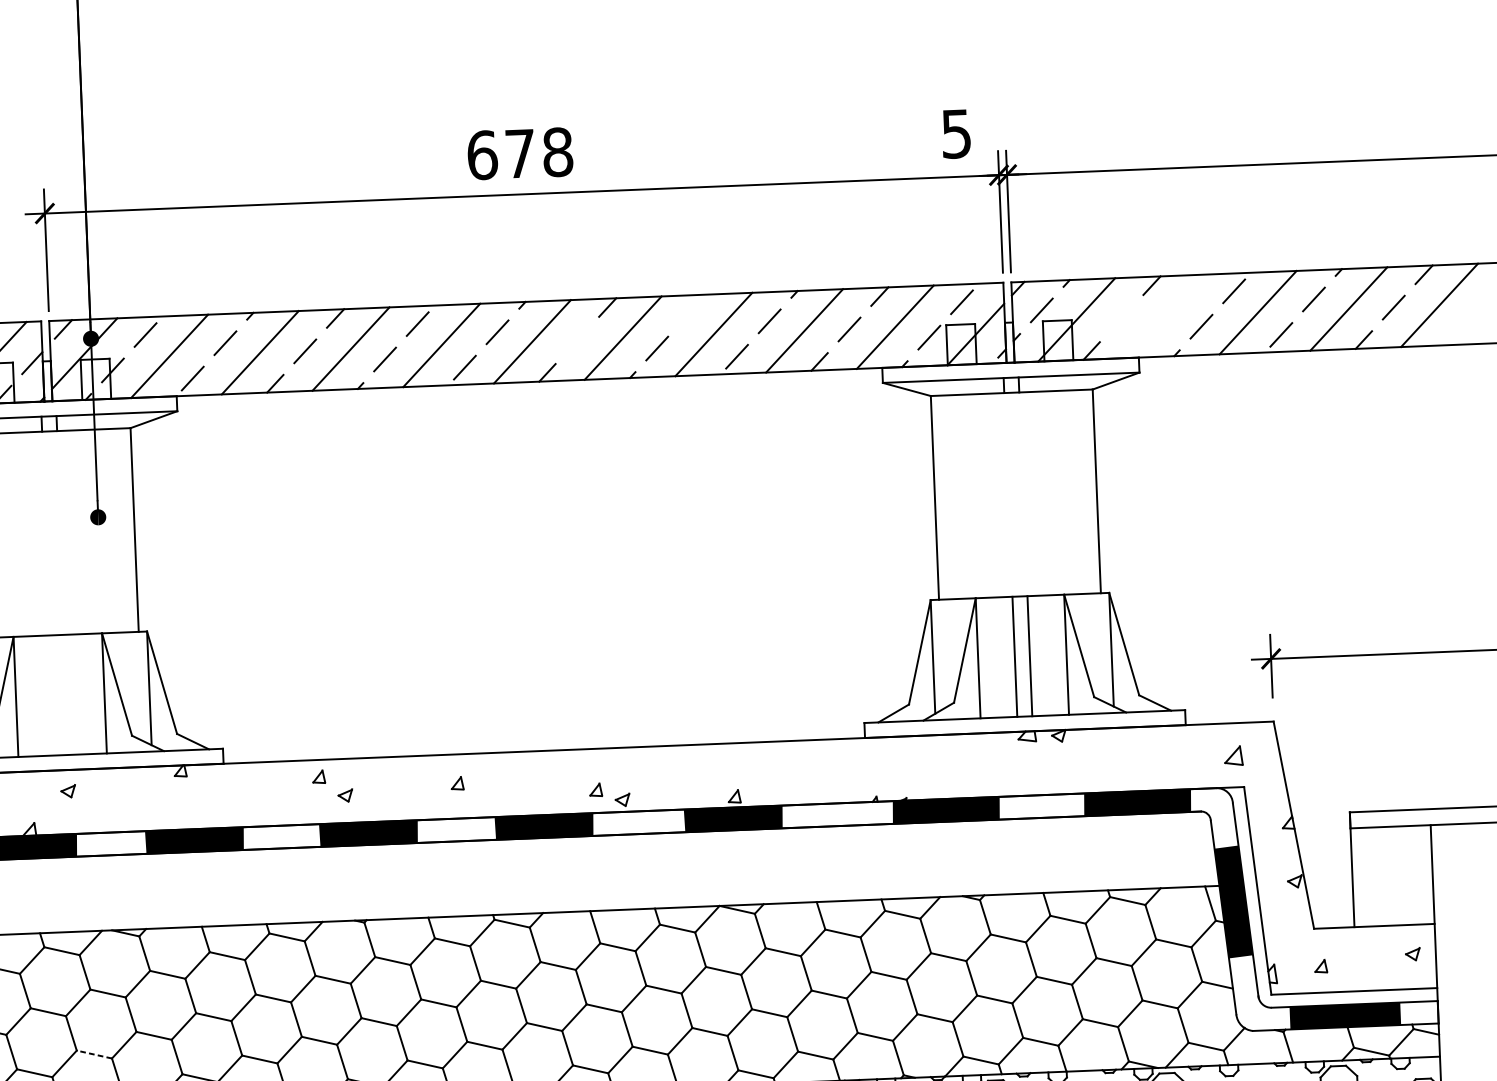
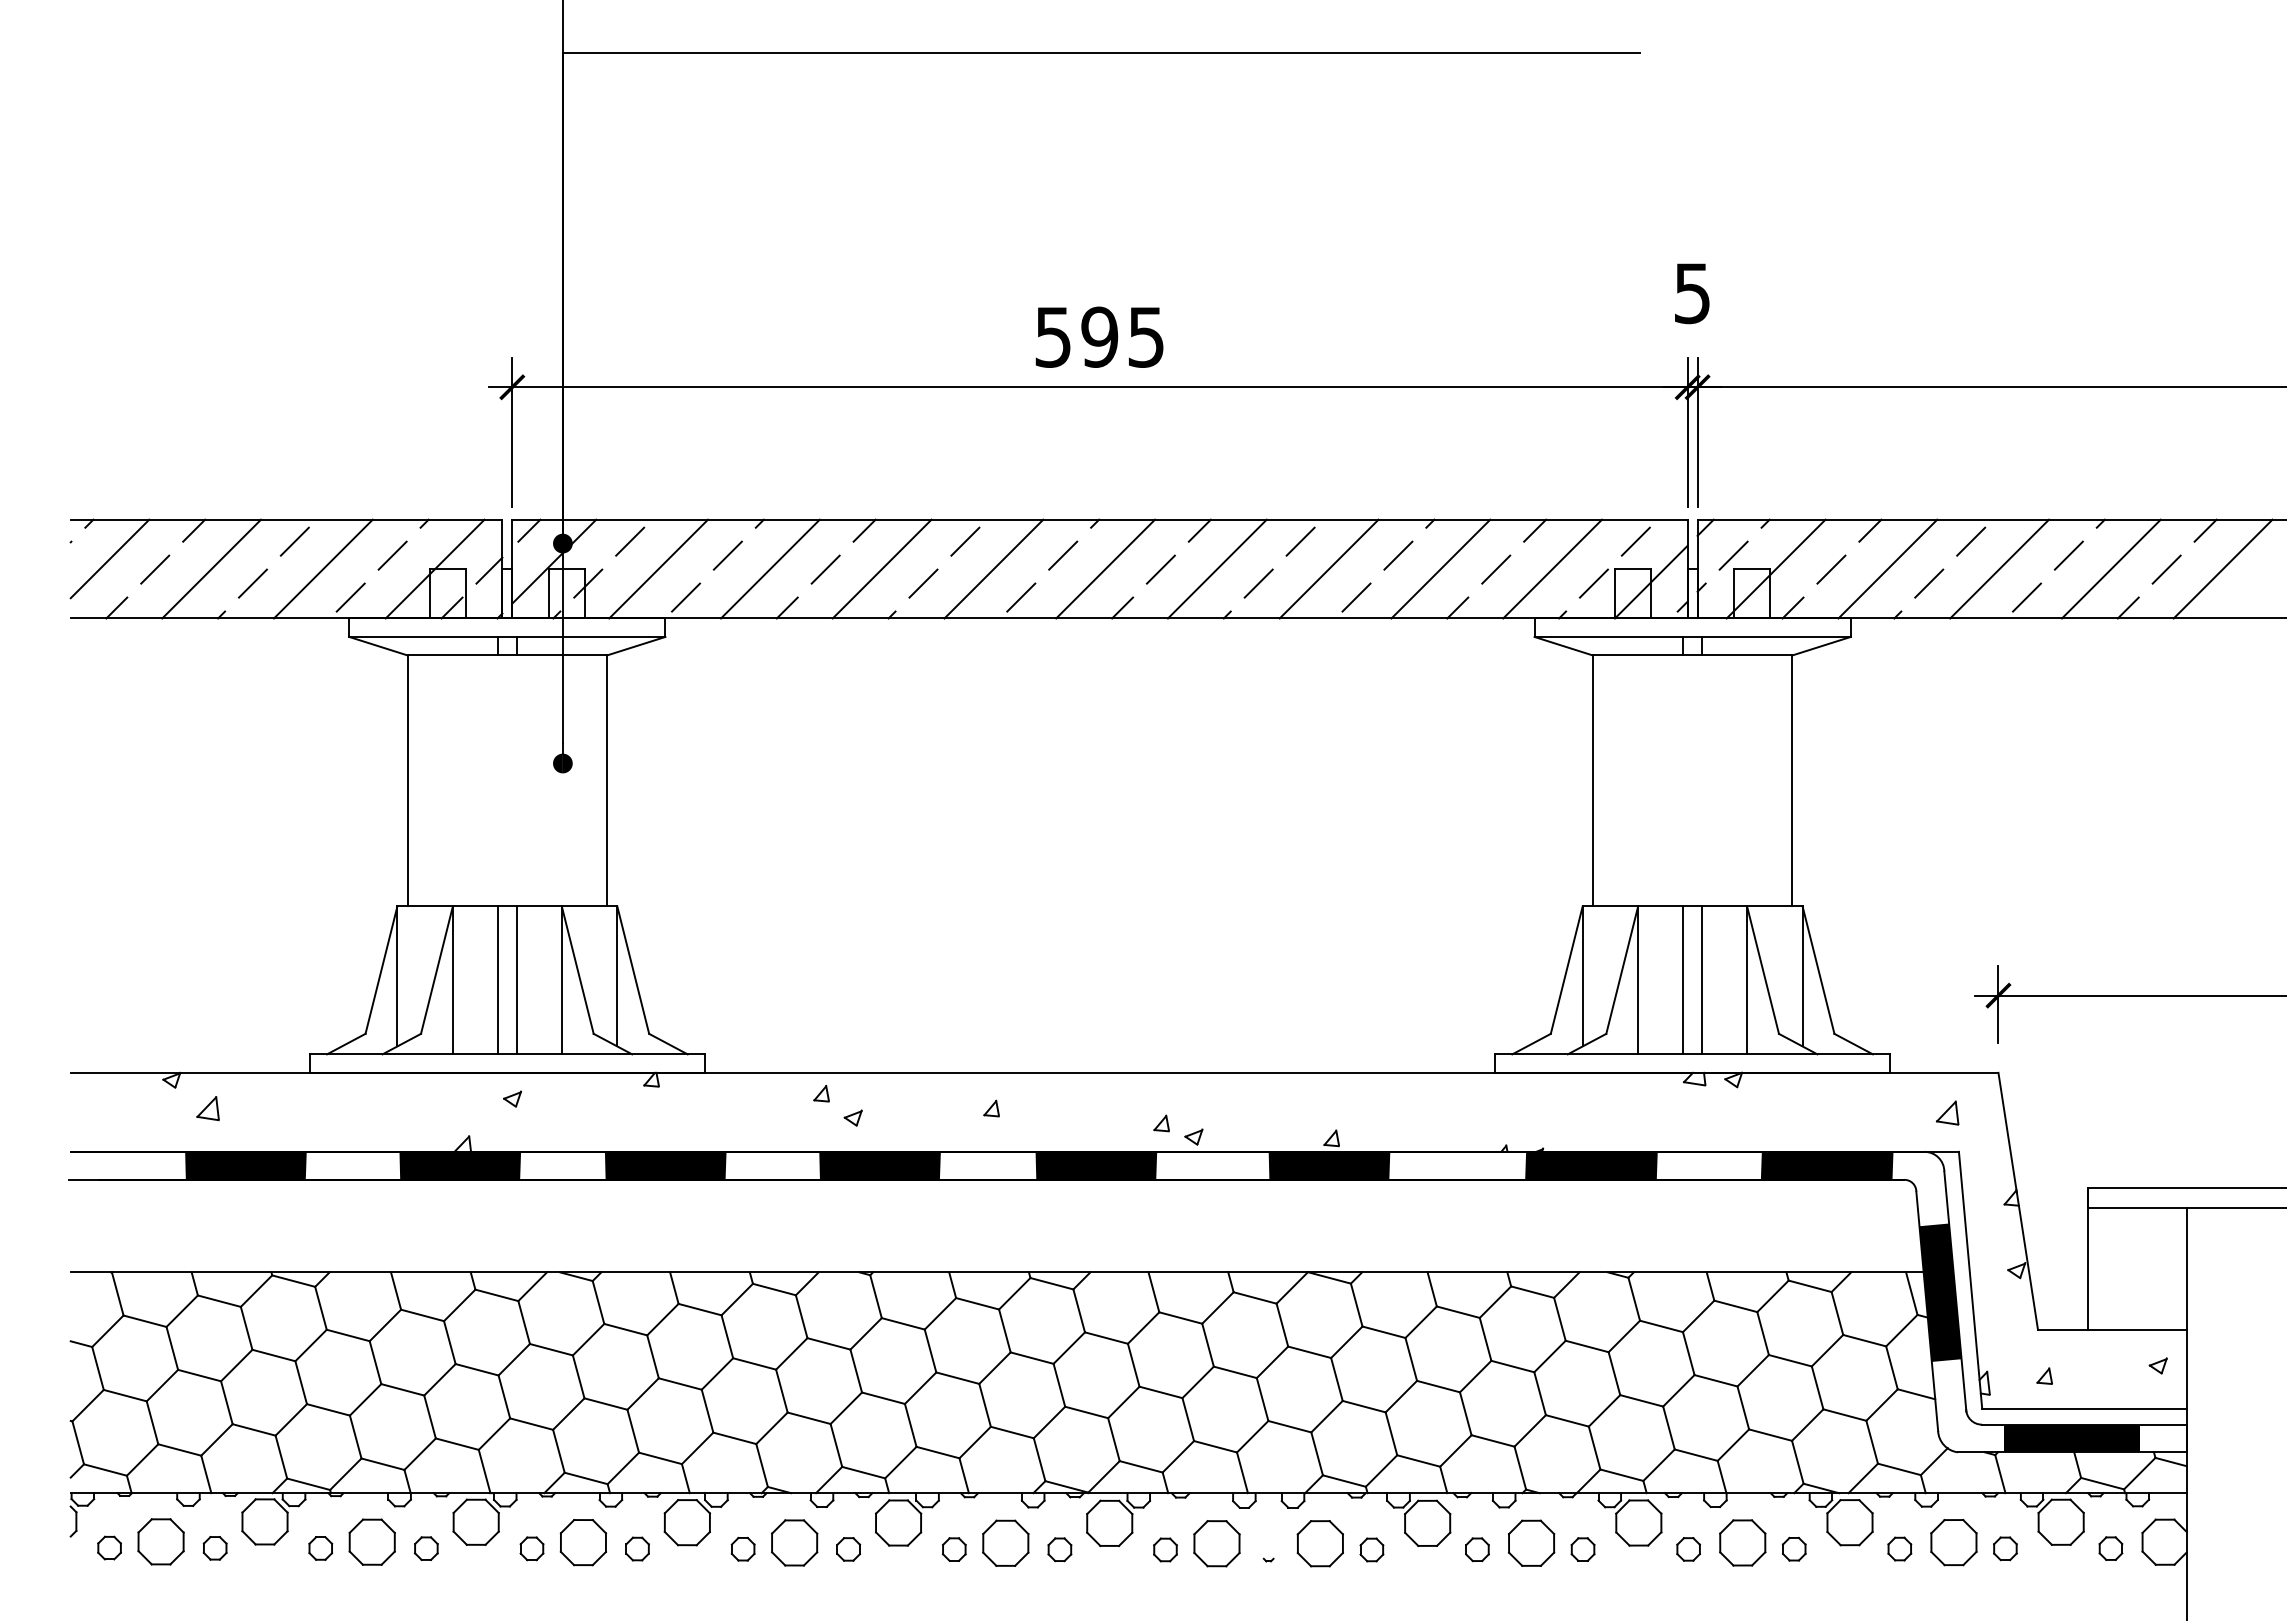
text: (956, 134) -> (1692, 293), moved
text: (519, 153) -> (1099, 336), 678 -> 595
line: (689, 313) -> (1300, 541), added
line: (1167, 315) -> (1887, 568), added
line: (1121, 318) -> (1831, 569), added
line: (577, 340) -> (1160, 569), added
line: (67, 694) -> (516, 980), added
line: (53, 695) -> (498, 980), added
line: (94, 1054) -> (531, 1423), dashed -> solid

